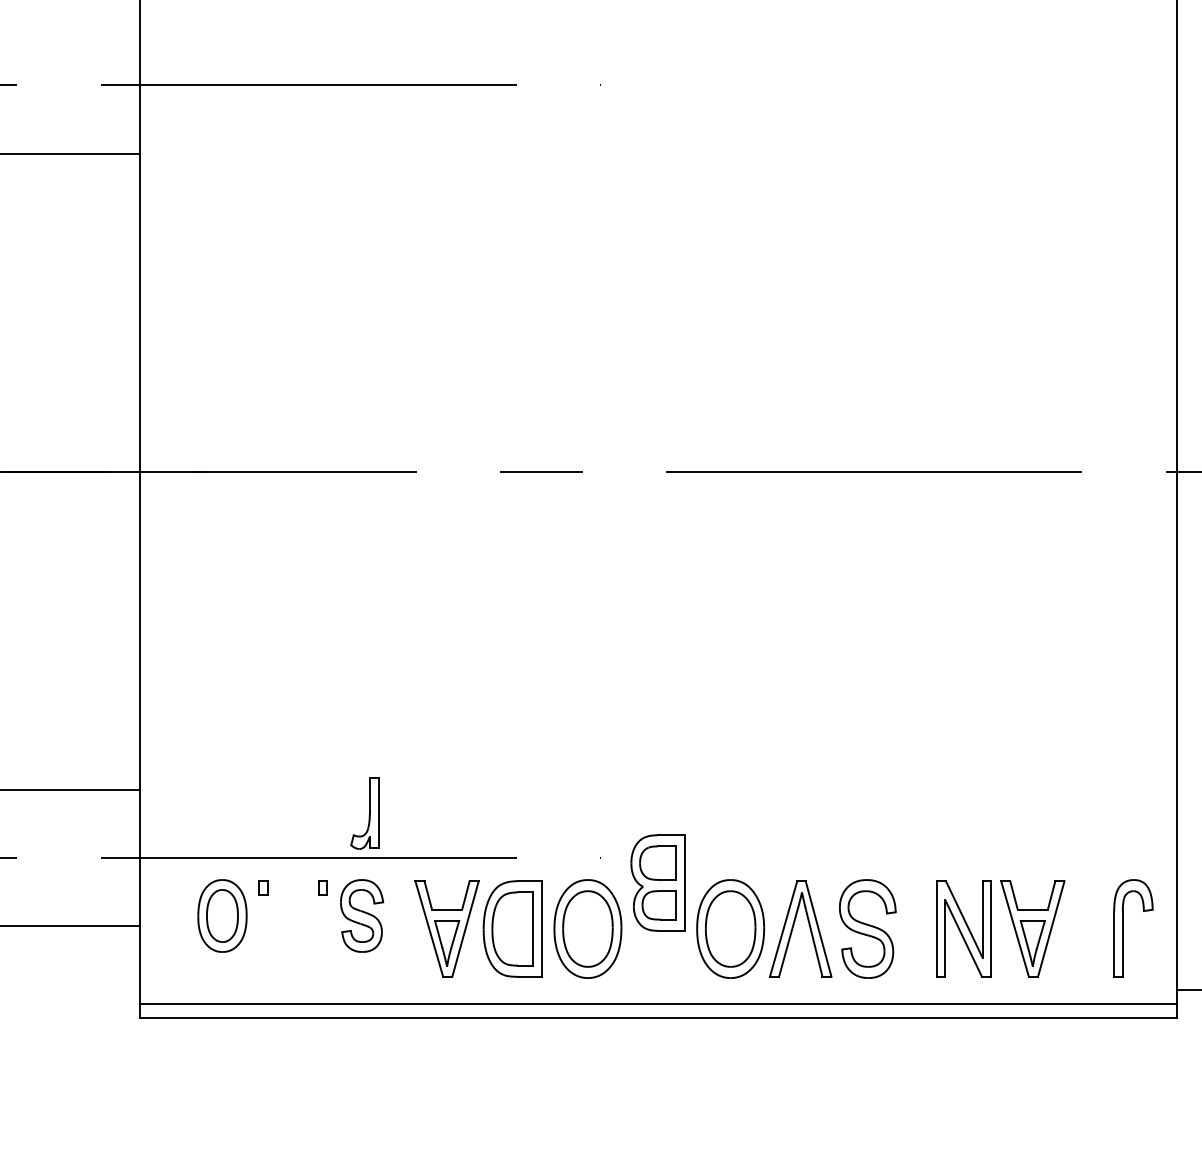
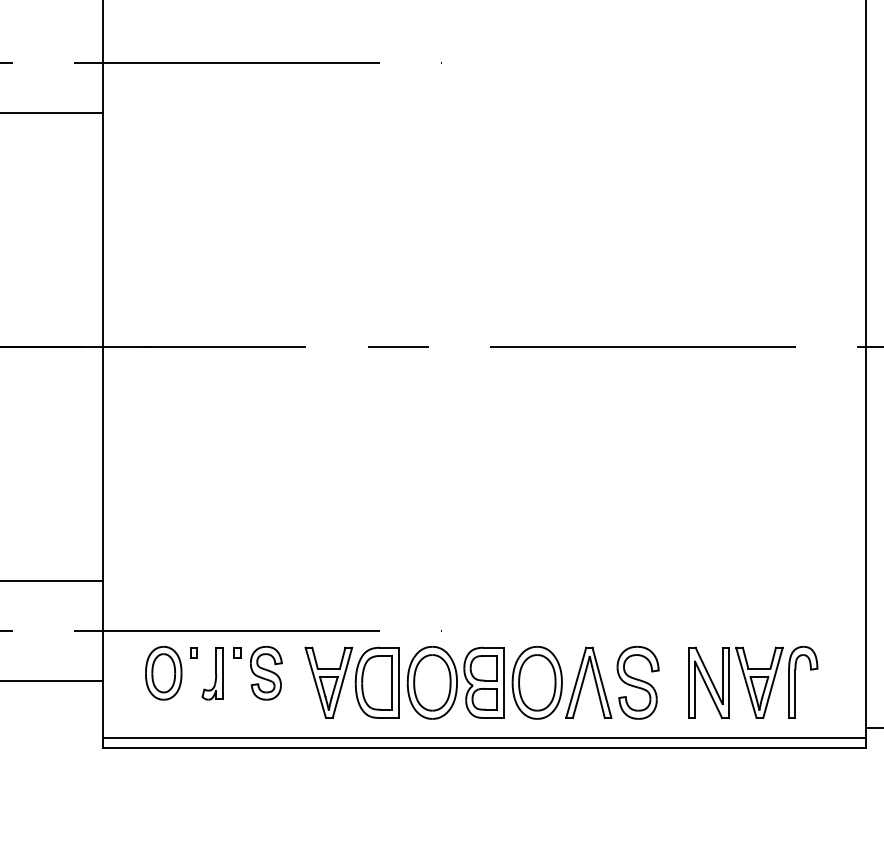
part: (364, 813) -> (212, 673), moved
part: (657, 882) -> (483, 682), moved
part: (1123, 928) -> (795, 682), moved

